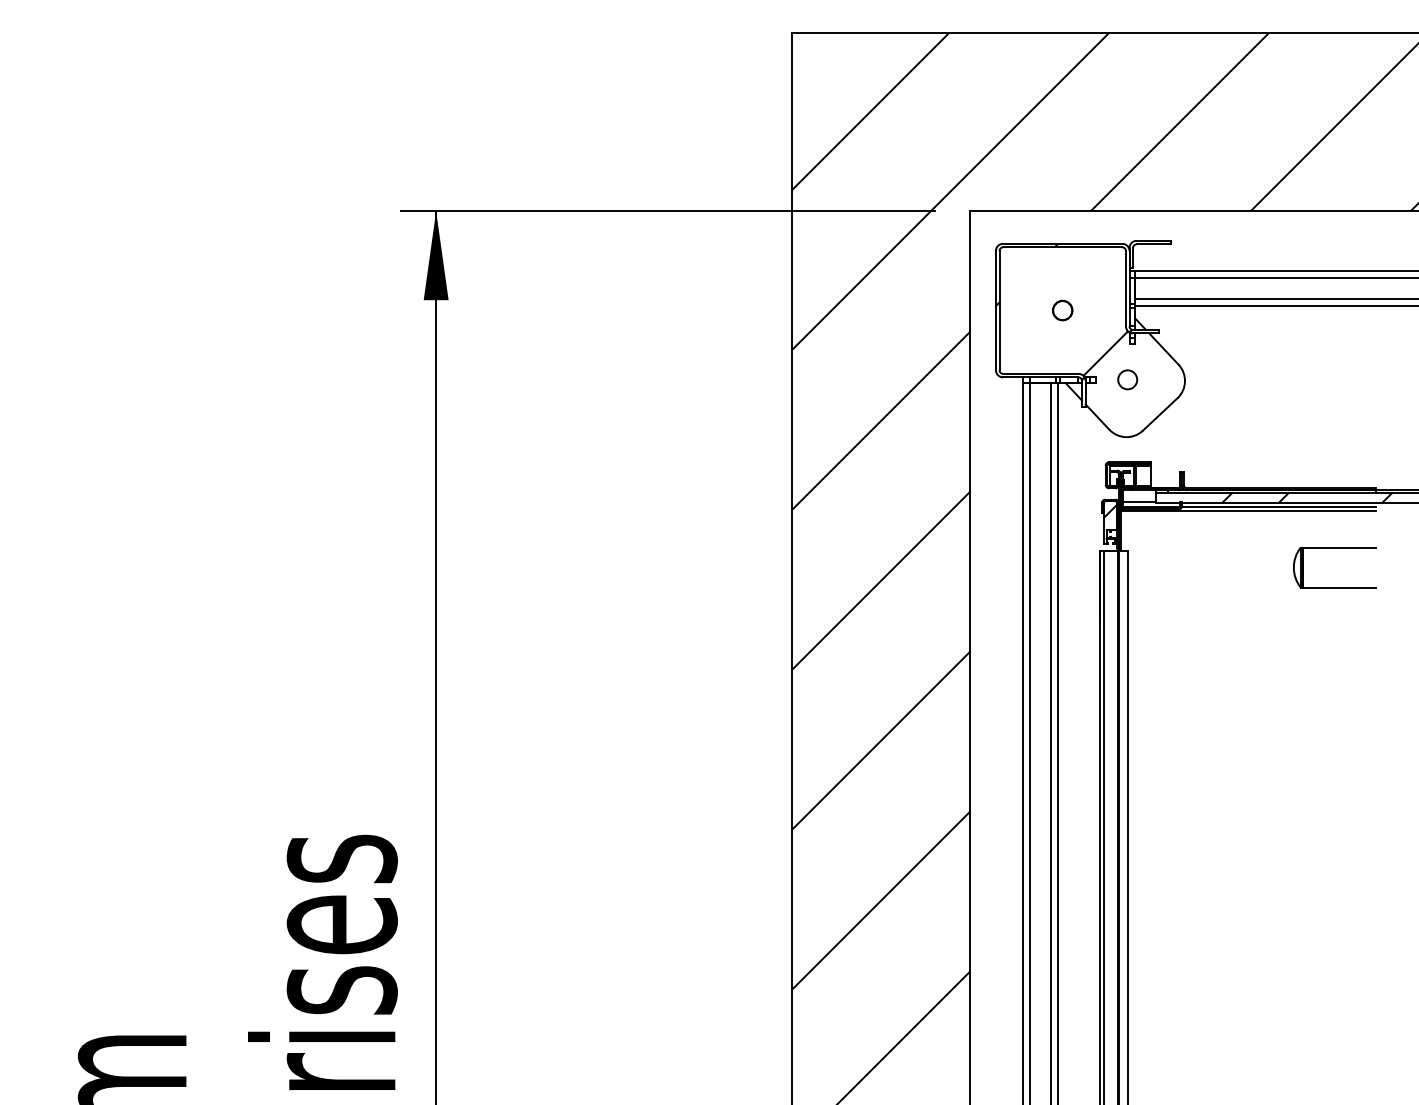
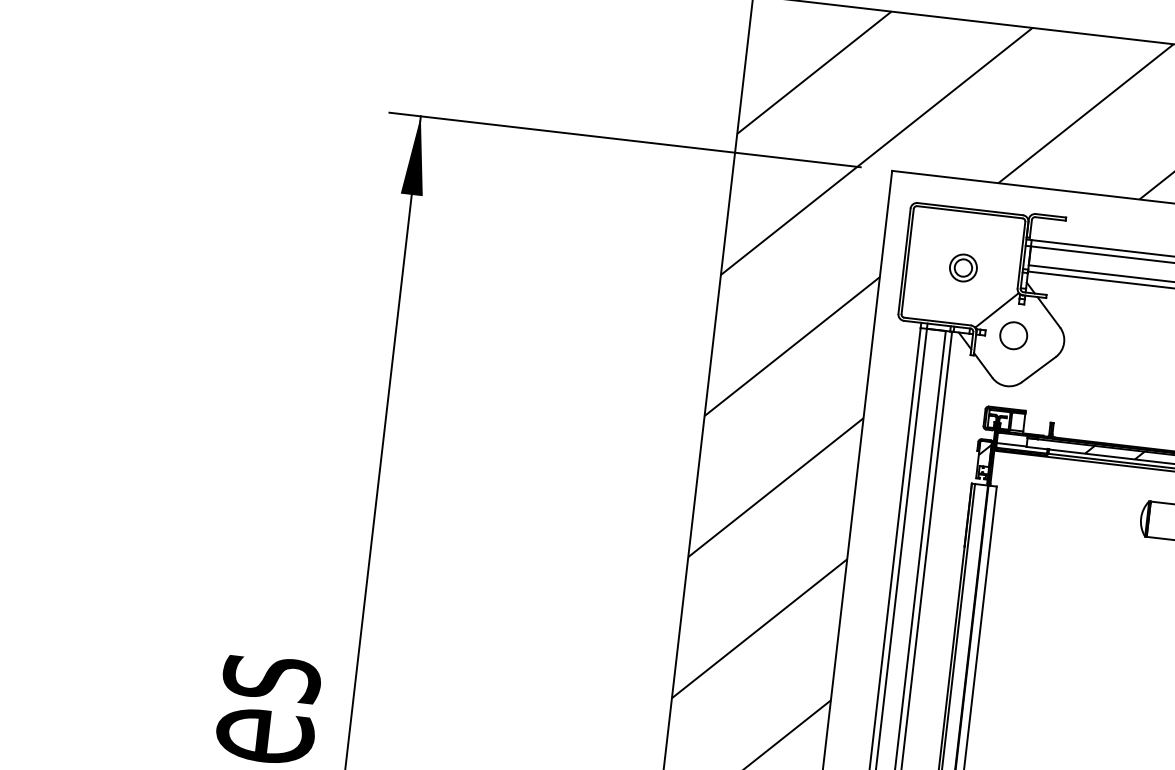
circle: (1062, 310) -> (963, 267), size x1.6
hatch: (1063, 311) -> (964, 268), removed
circle: (1127, 379) -> (1013, 335), size x1.6

